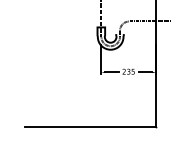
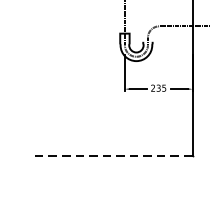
line: (90, 126) -> (111, 155), solid -> dashed

